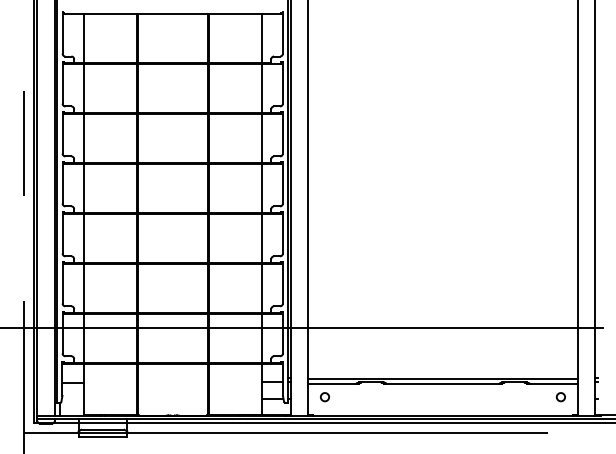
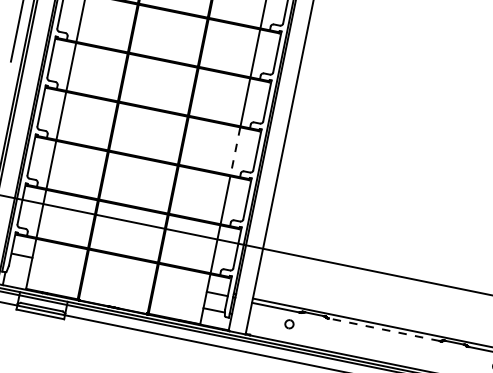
line: (261, 238) -> (235, 151), solid -> dashed
line: (442, 383) -> (383, 329), solid -> dashed
part: (324, 397) -> (288, 324), moved

